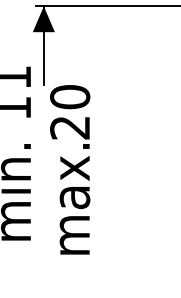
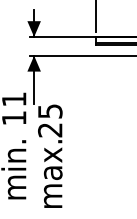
text: (70, 97) -> (50, 111), 20 -> 25

